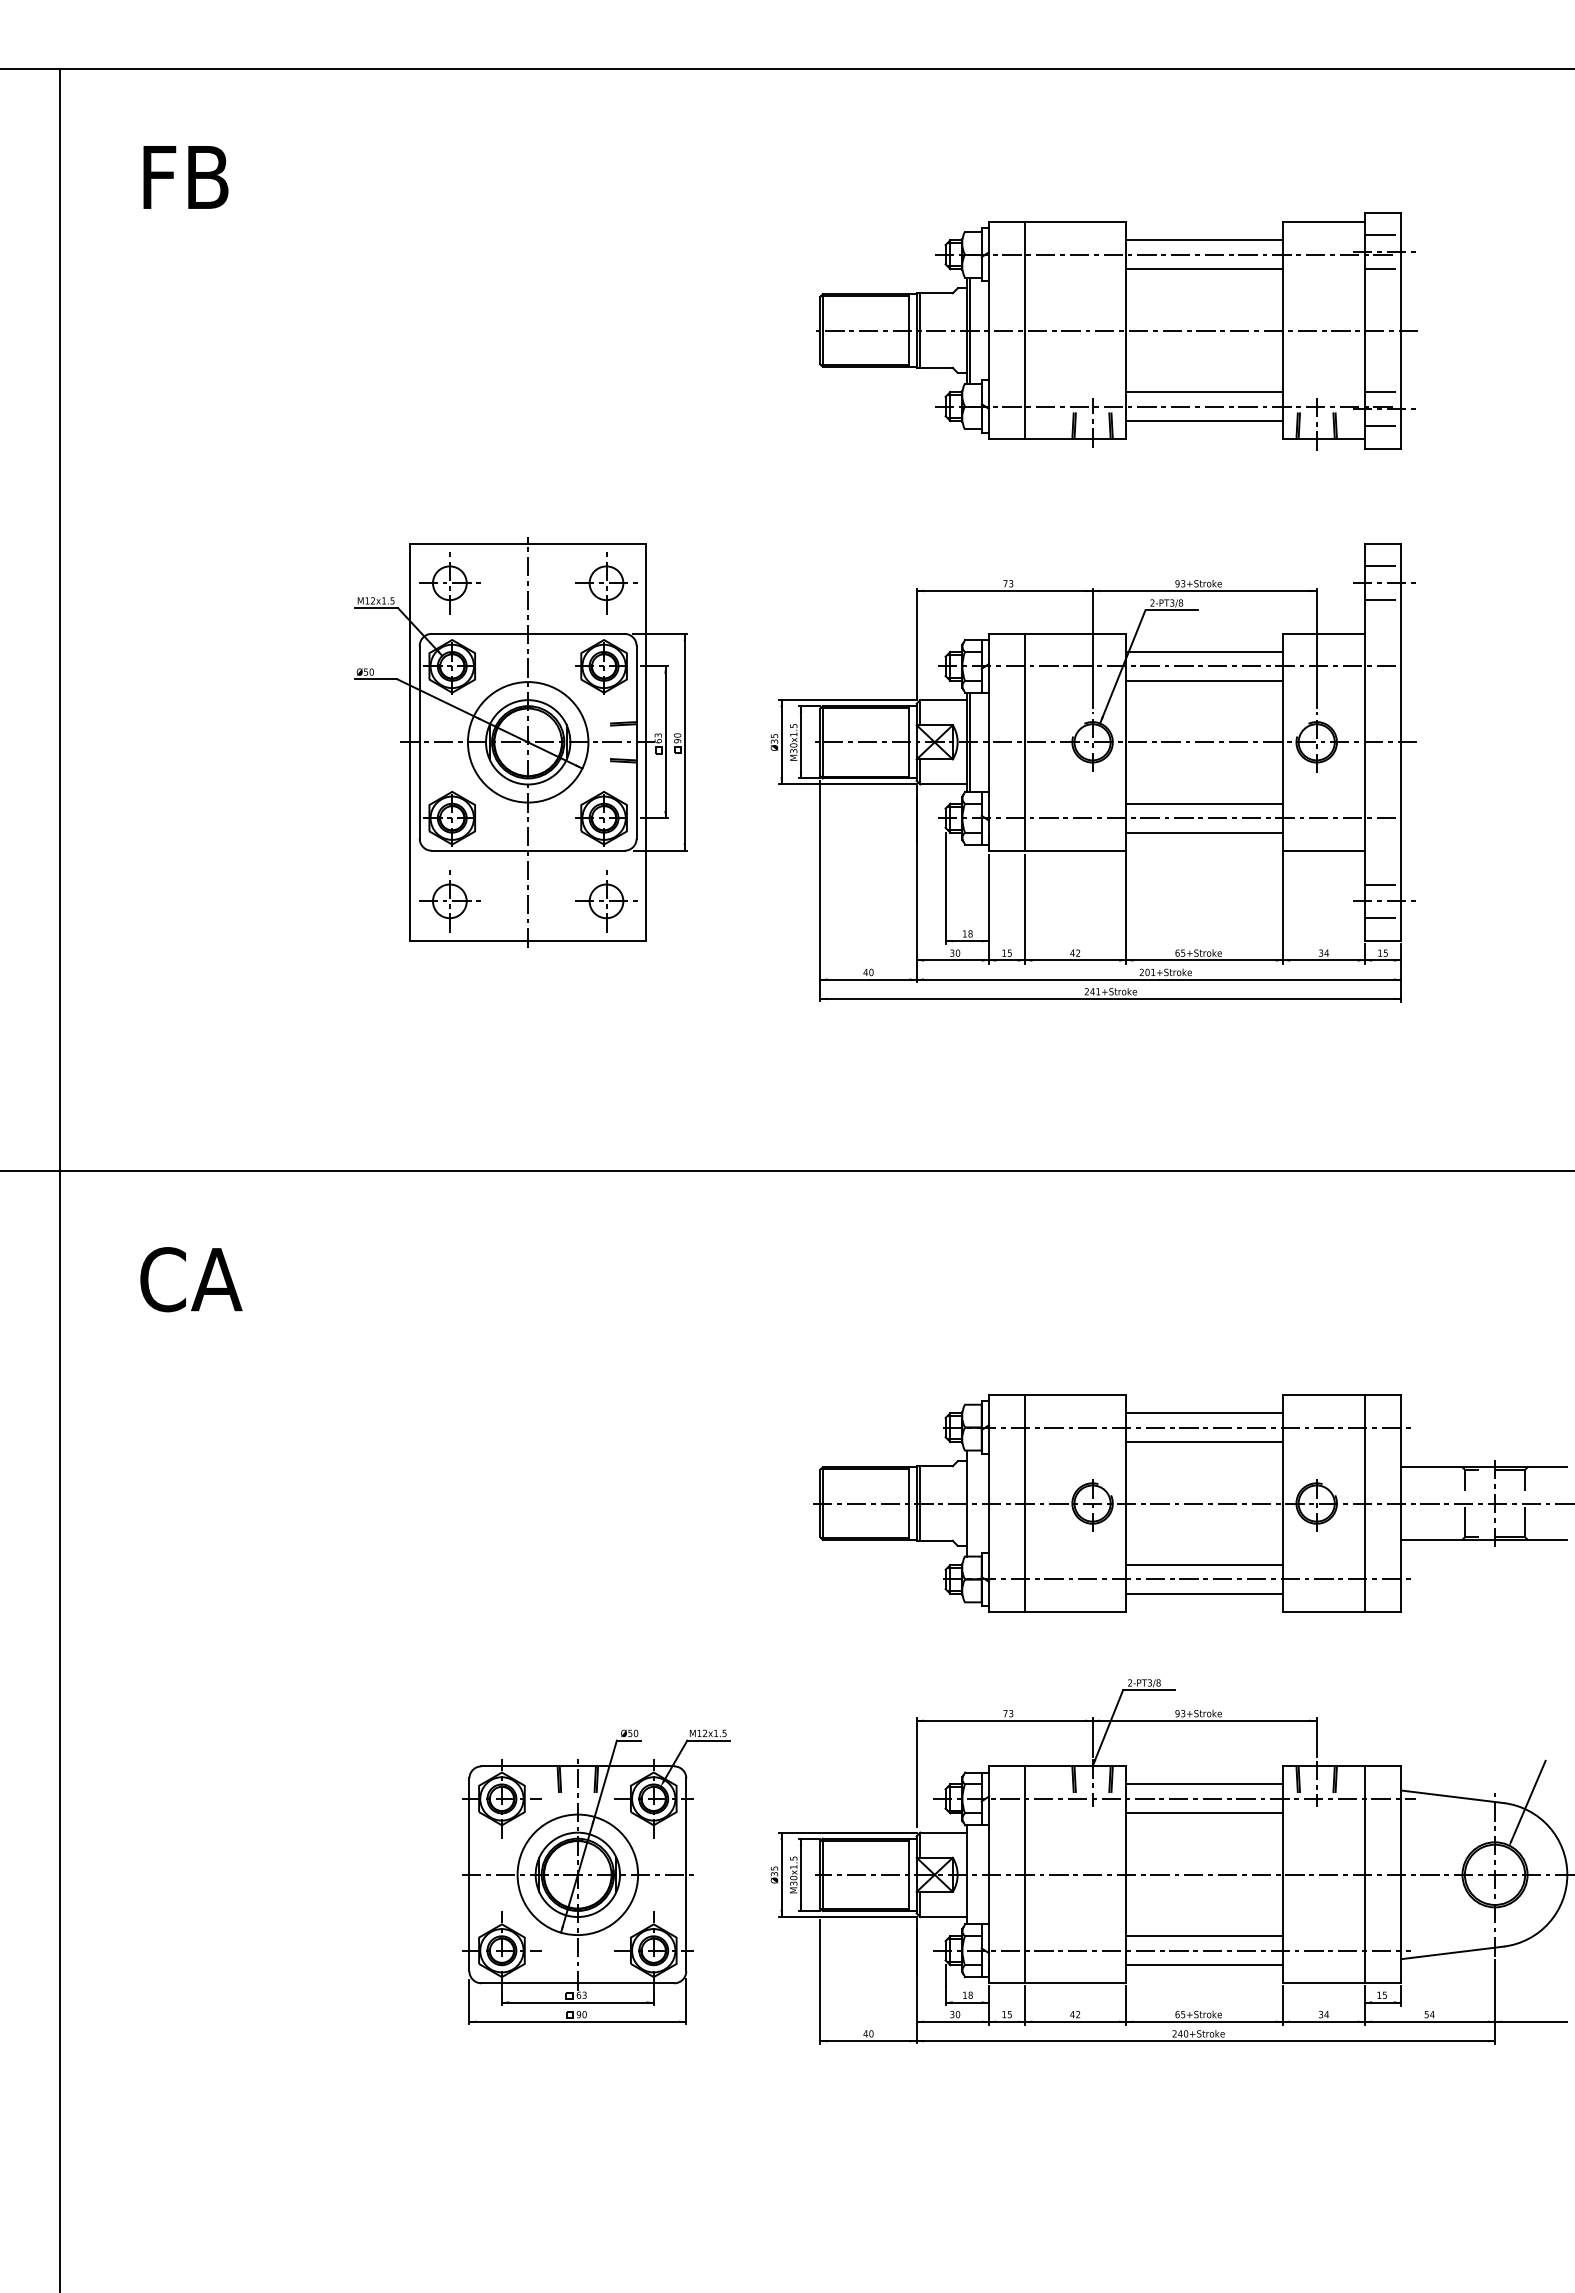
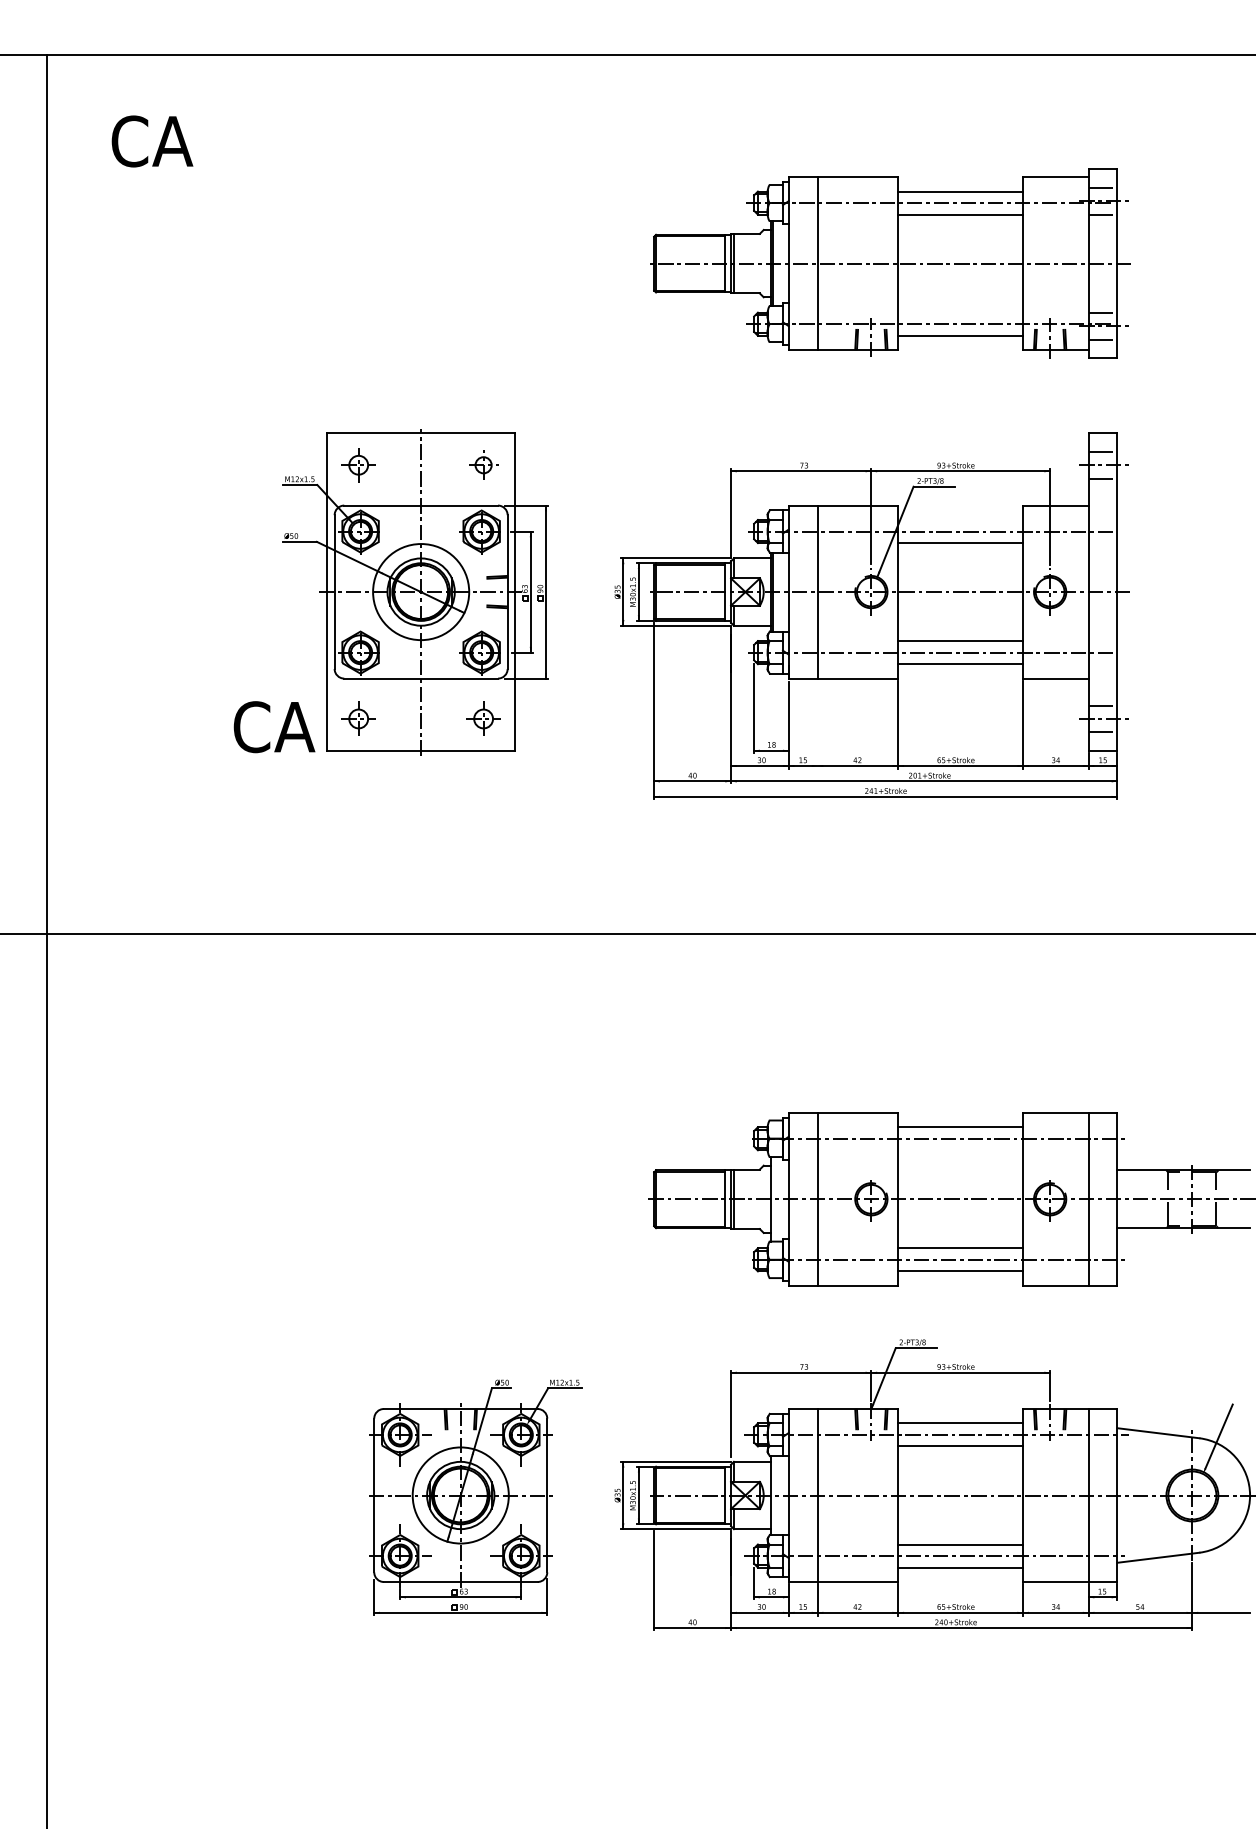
text: (191, 177) -> (152, 141), FB -> CA
line: (1204, 392) -> (960, 313), removed
part: (449, 583) -> (358, 465), size x0.7
part: (606, 583) -> (483, 465), size x0.6
line: (1204, 651) -> (960, 519), removed
part: (449, 901) -> (358, 719), size x0.7
part: (606, 901) -> (483, 719), size x0.7
line: (1025, 908) -> (817, 724), removed
text: (191, 1279) -> (274, 727), moved
line: (1204, 1442) -> (960, 1150), removed

